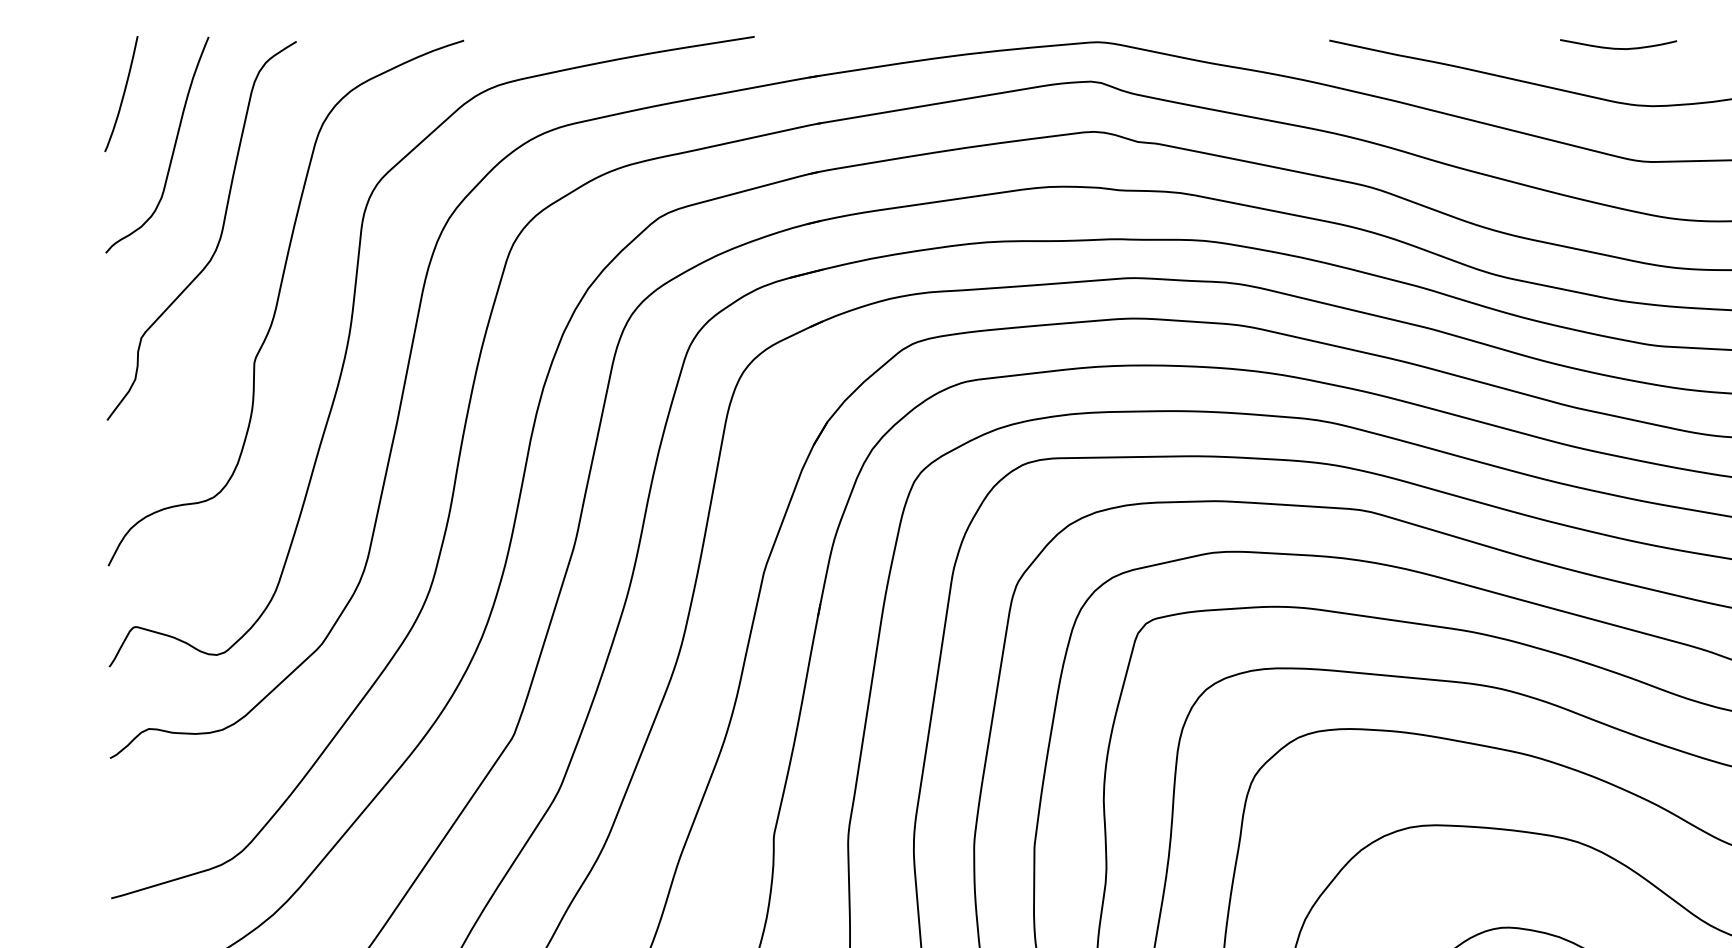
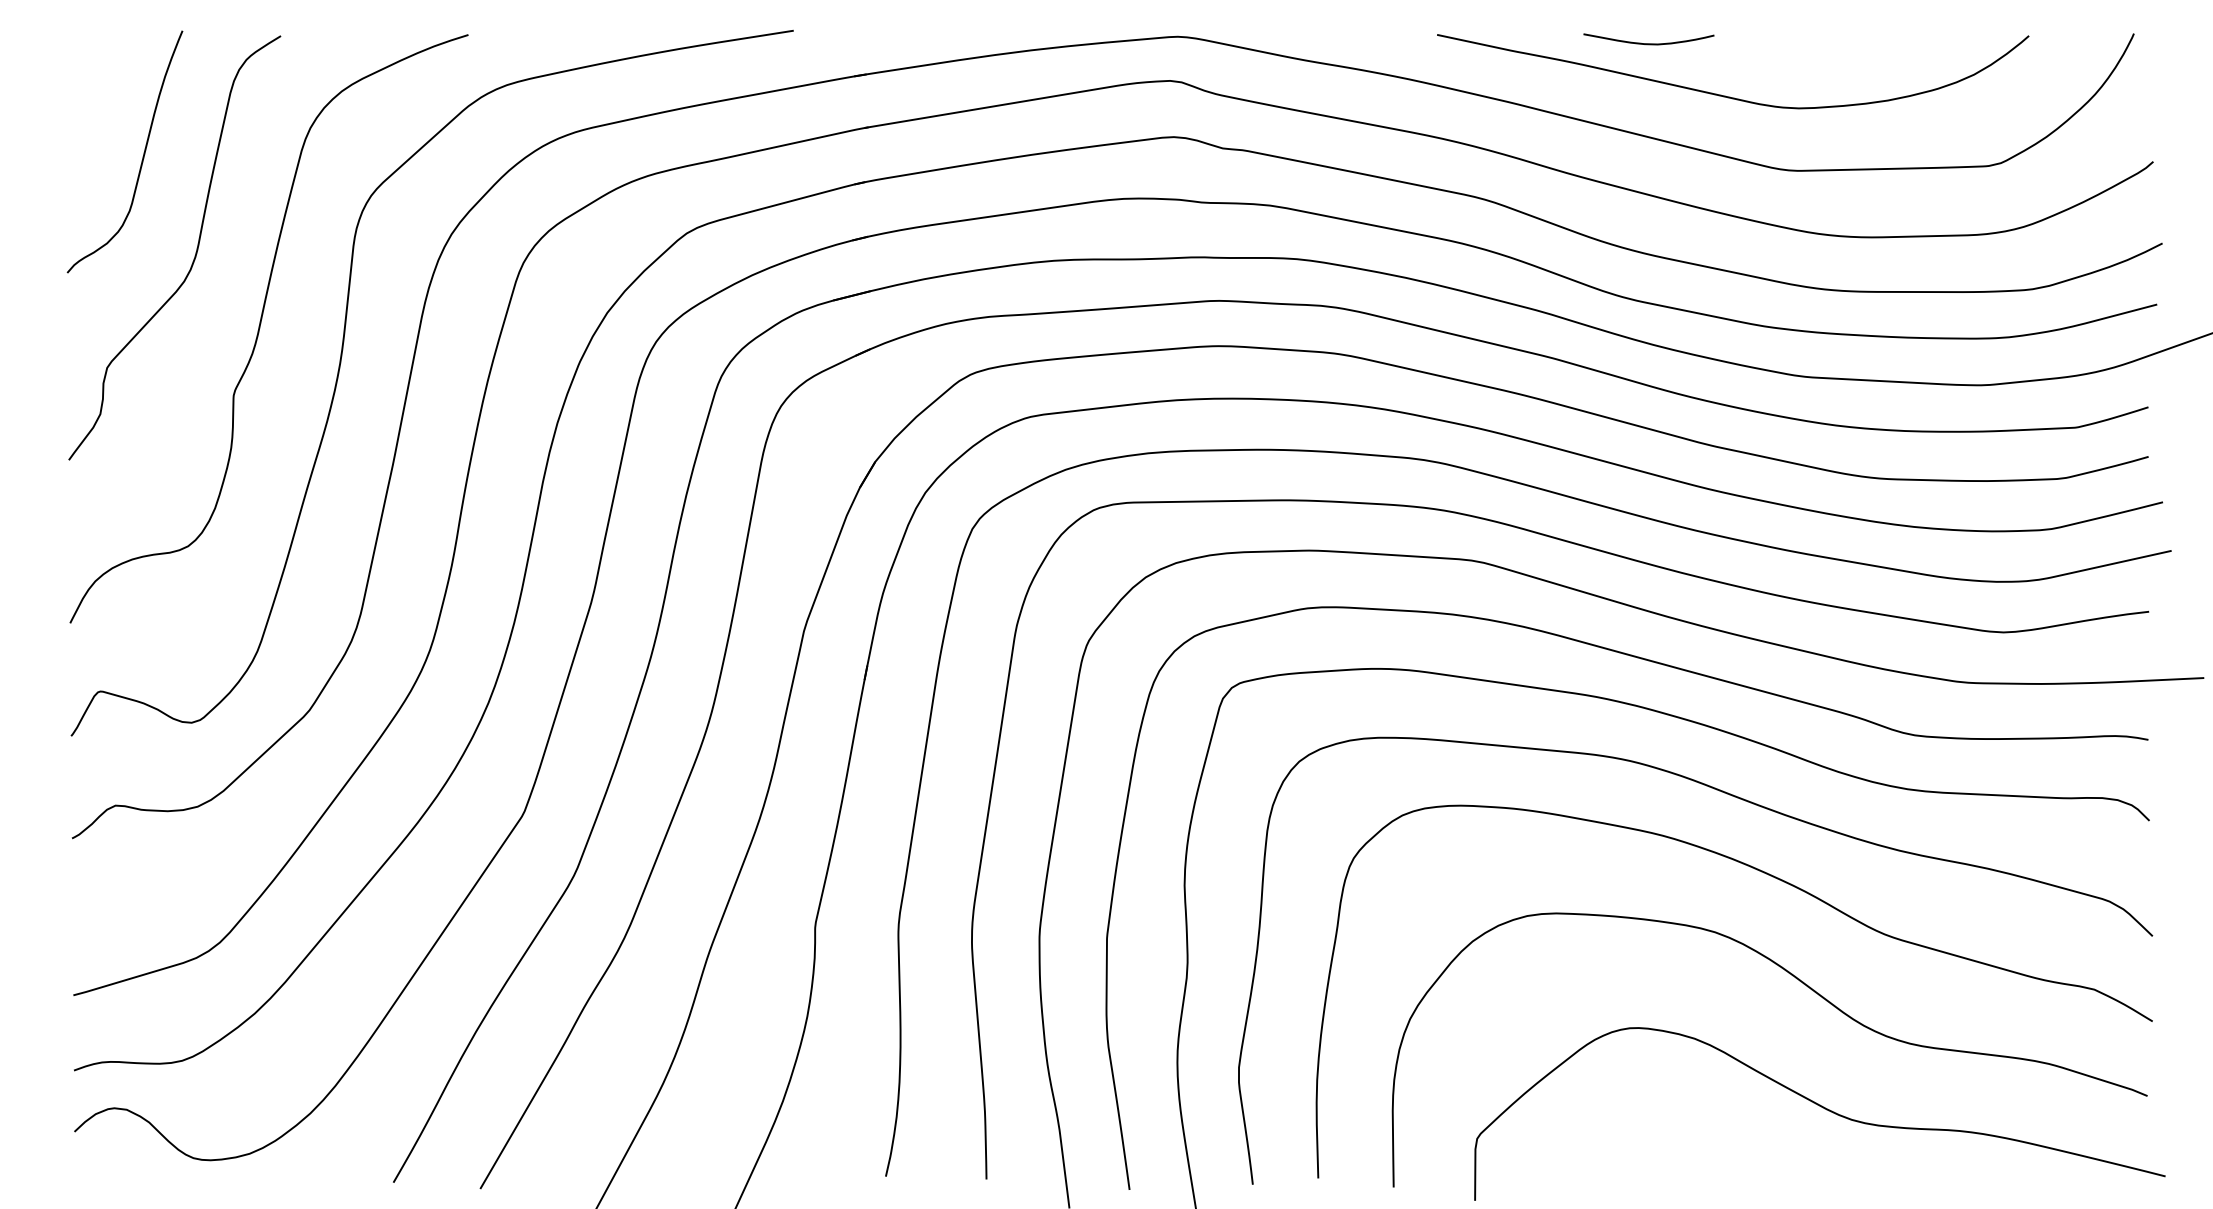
curve: (1618, 48) -> (1648, 43), moved
curve: (122, 93) -> (86, 94), removed

